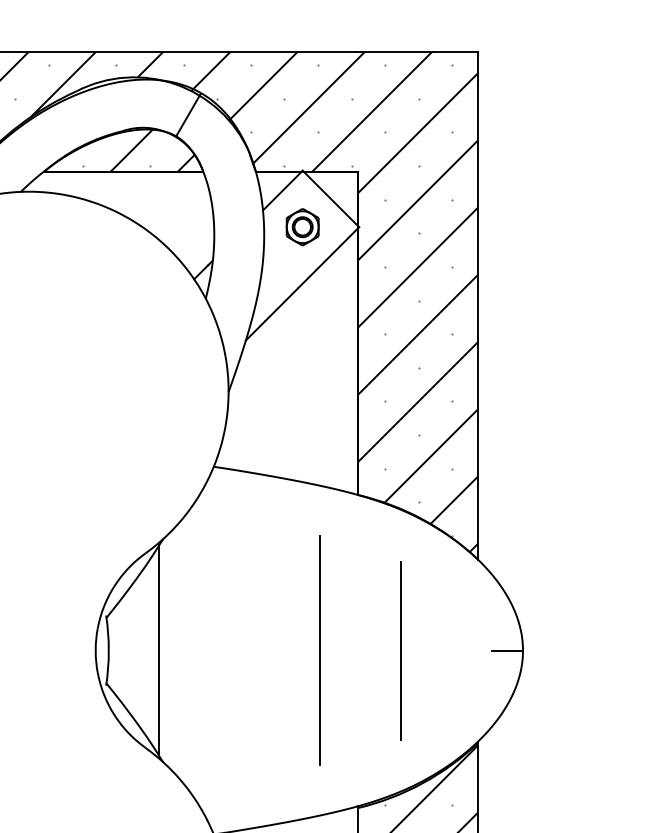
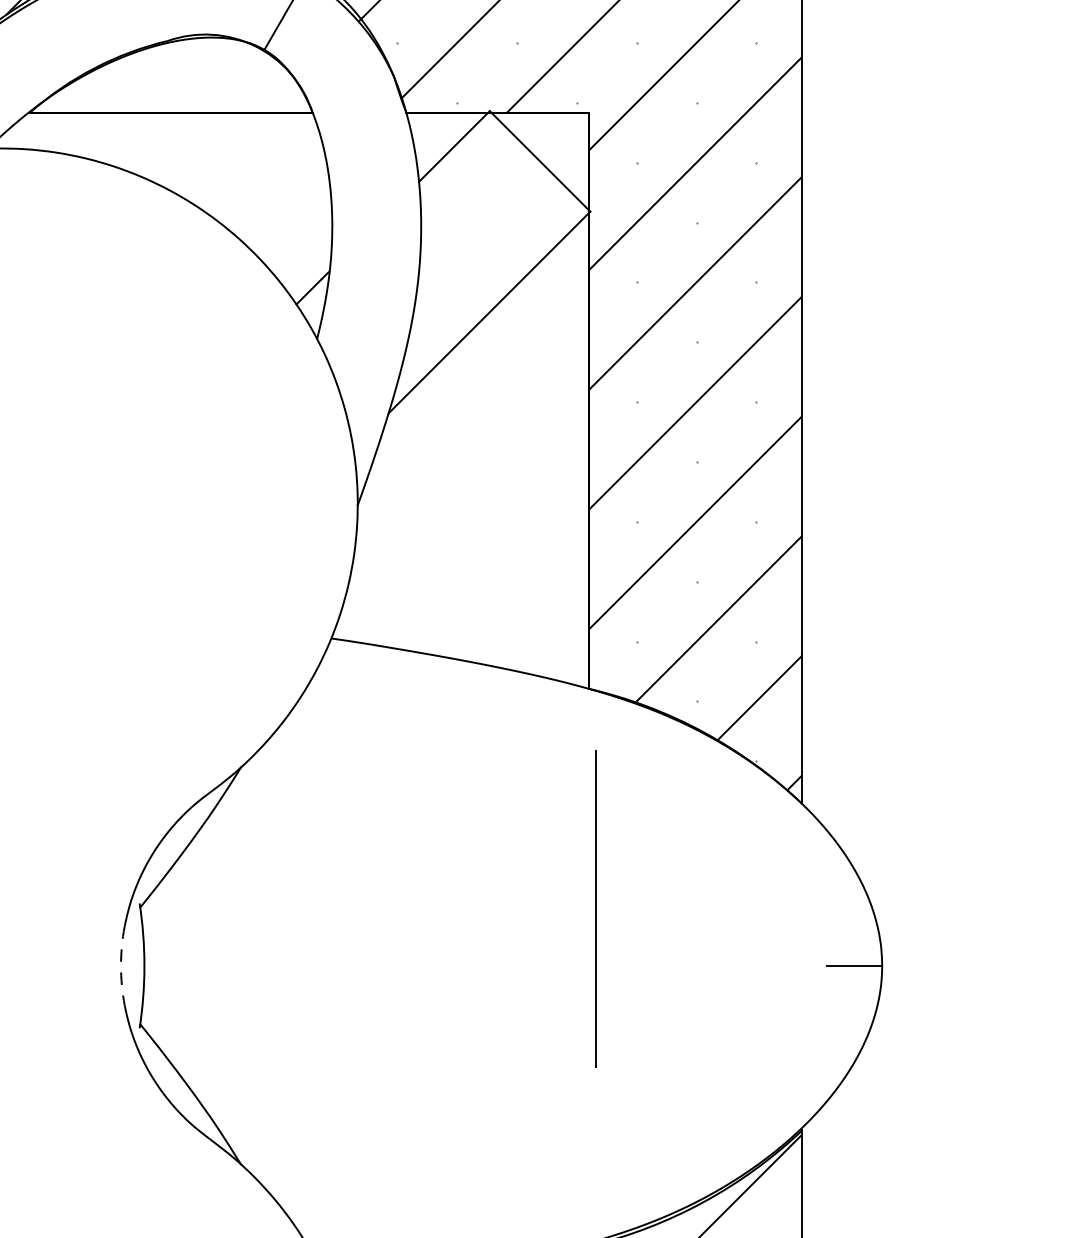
hatch: (138, 149) -> (197, 73), removed
part: (302, 227) -> (489, 212), removed
arc: (95, 650) -> (120, 965), solid -> dashed
line: (159, 650) -> (234, 965), removed
line: (319, 650) -> (519, 965), removed
line: (400, 650) -> (594, 908), moved

